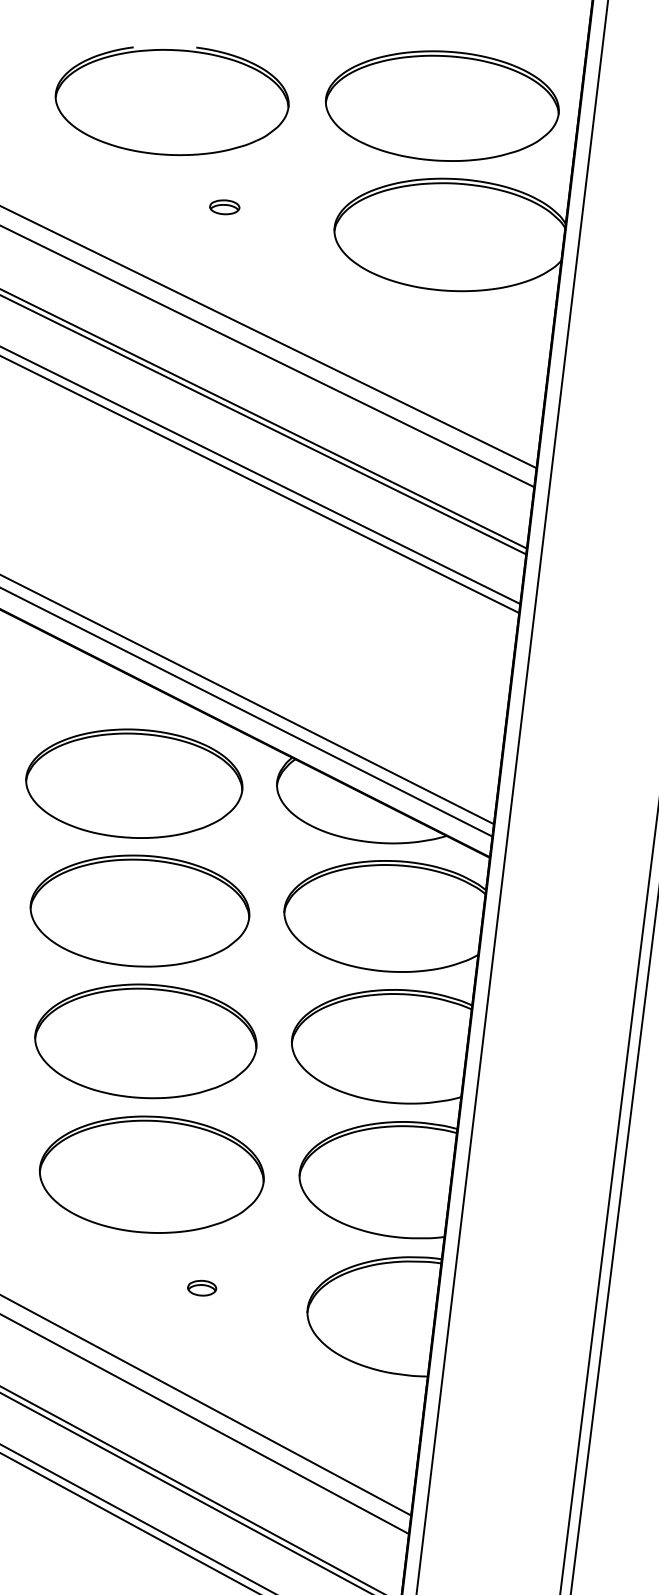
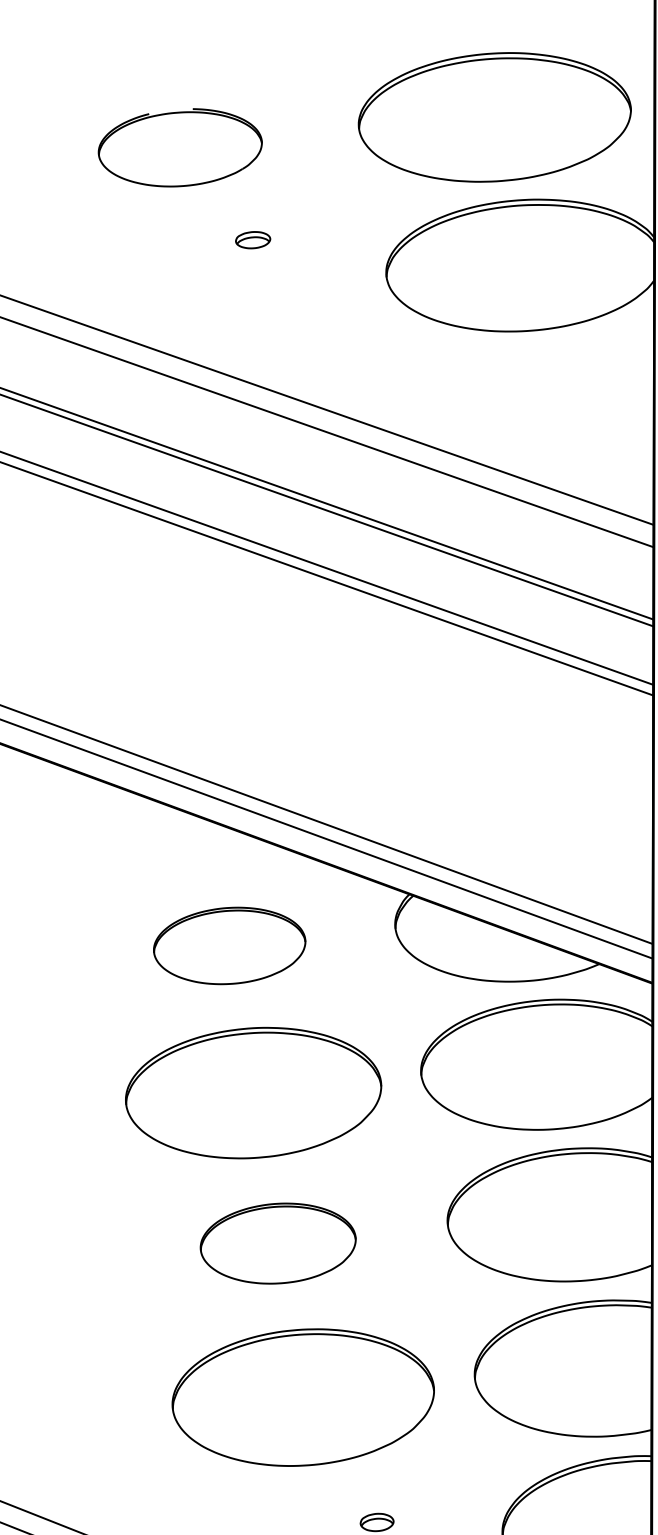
part: (171, 100) -> (179, 147), size x0.6
part: (224, 207) -> (252, 240), moved
part: (134, 783) -> (229, 945), size x0.6
part: (145, 1041) -> (277, 1243), size x0.6

